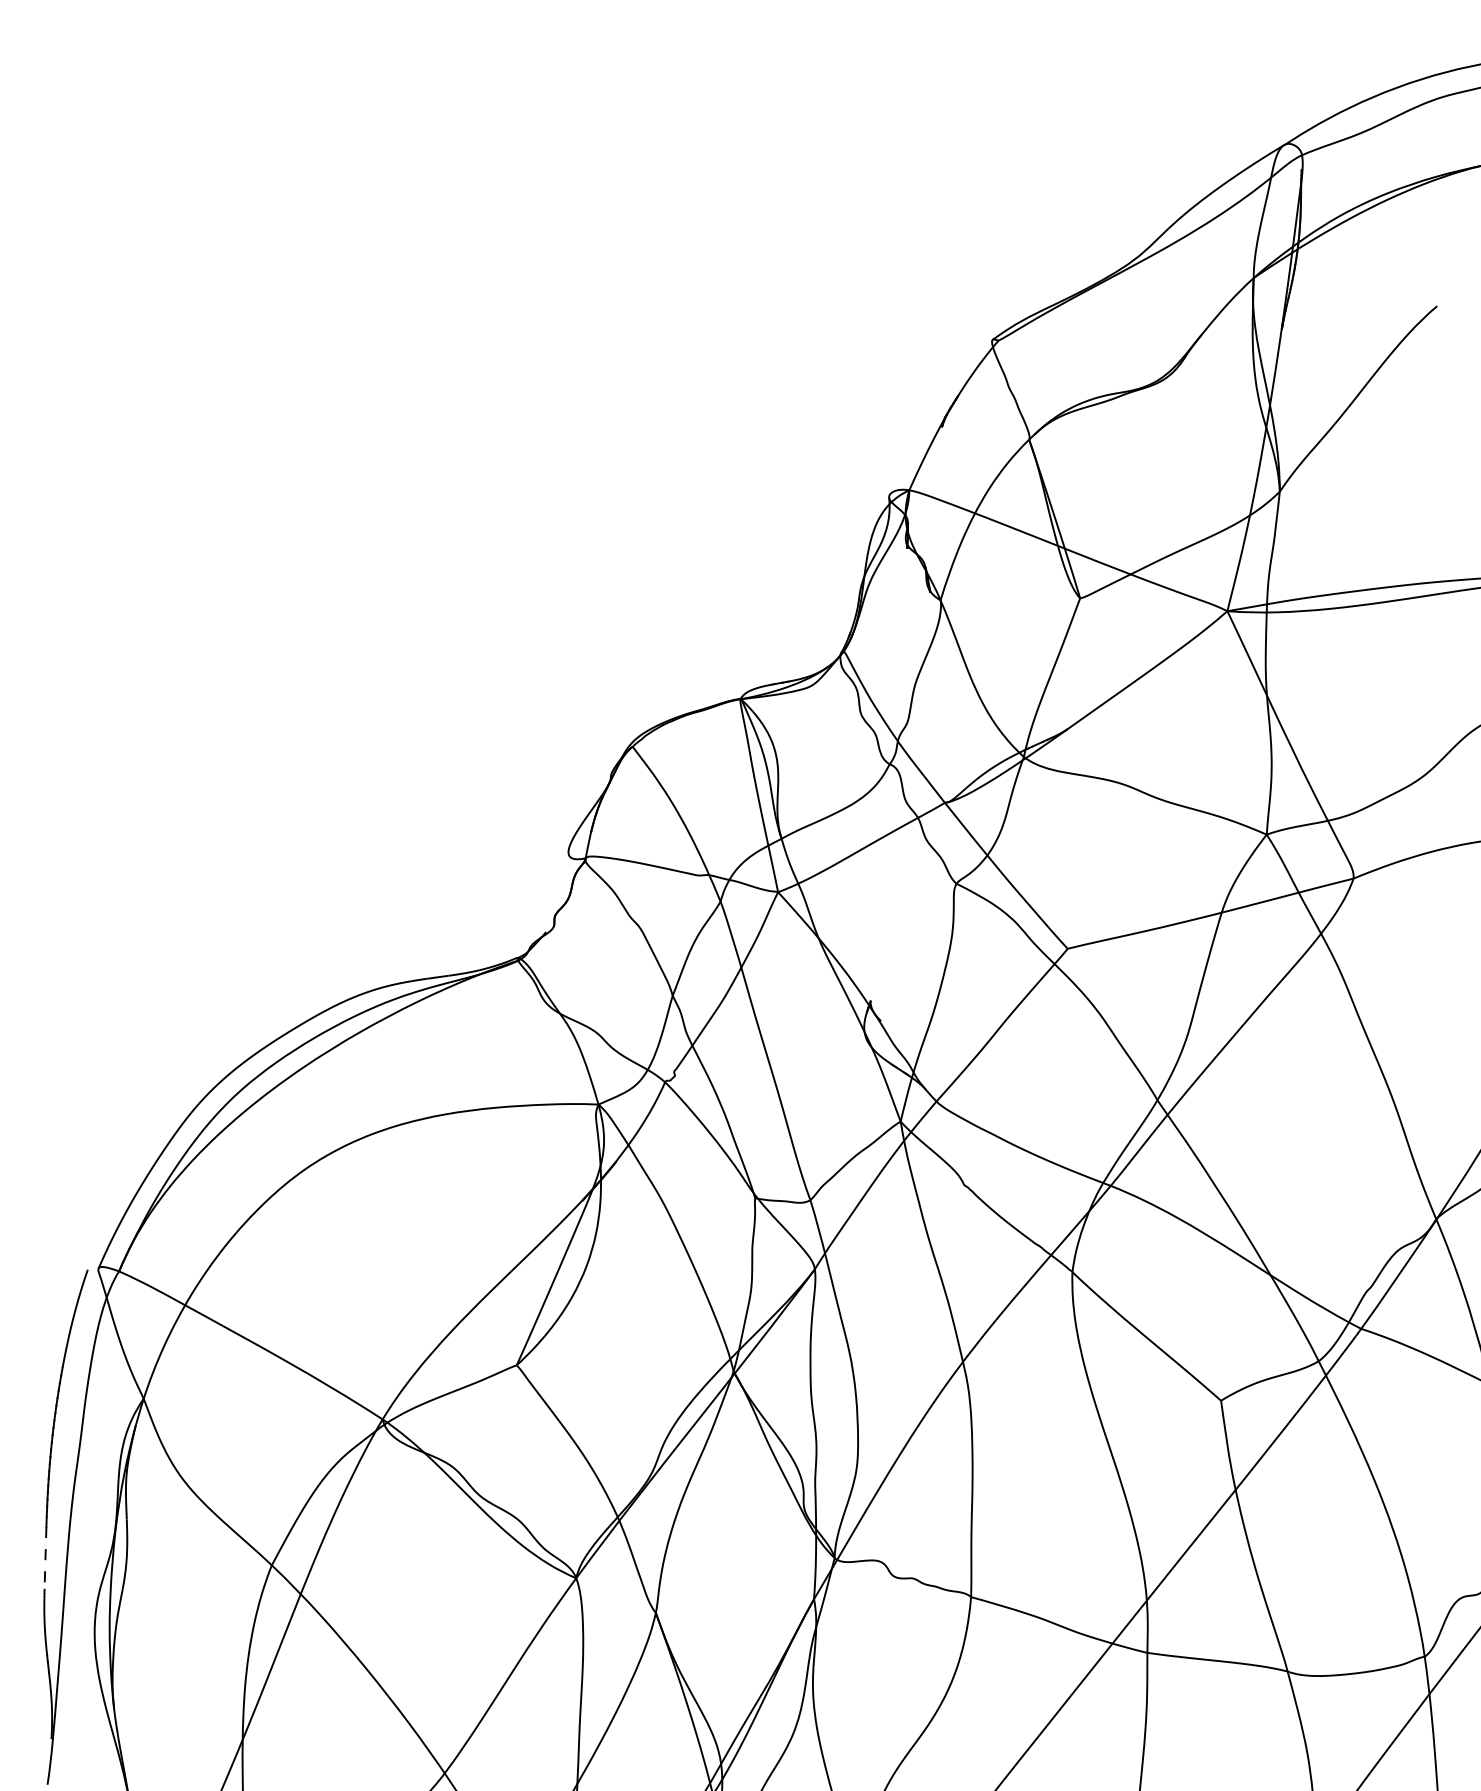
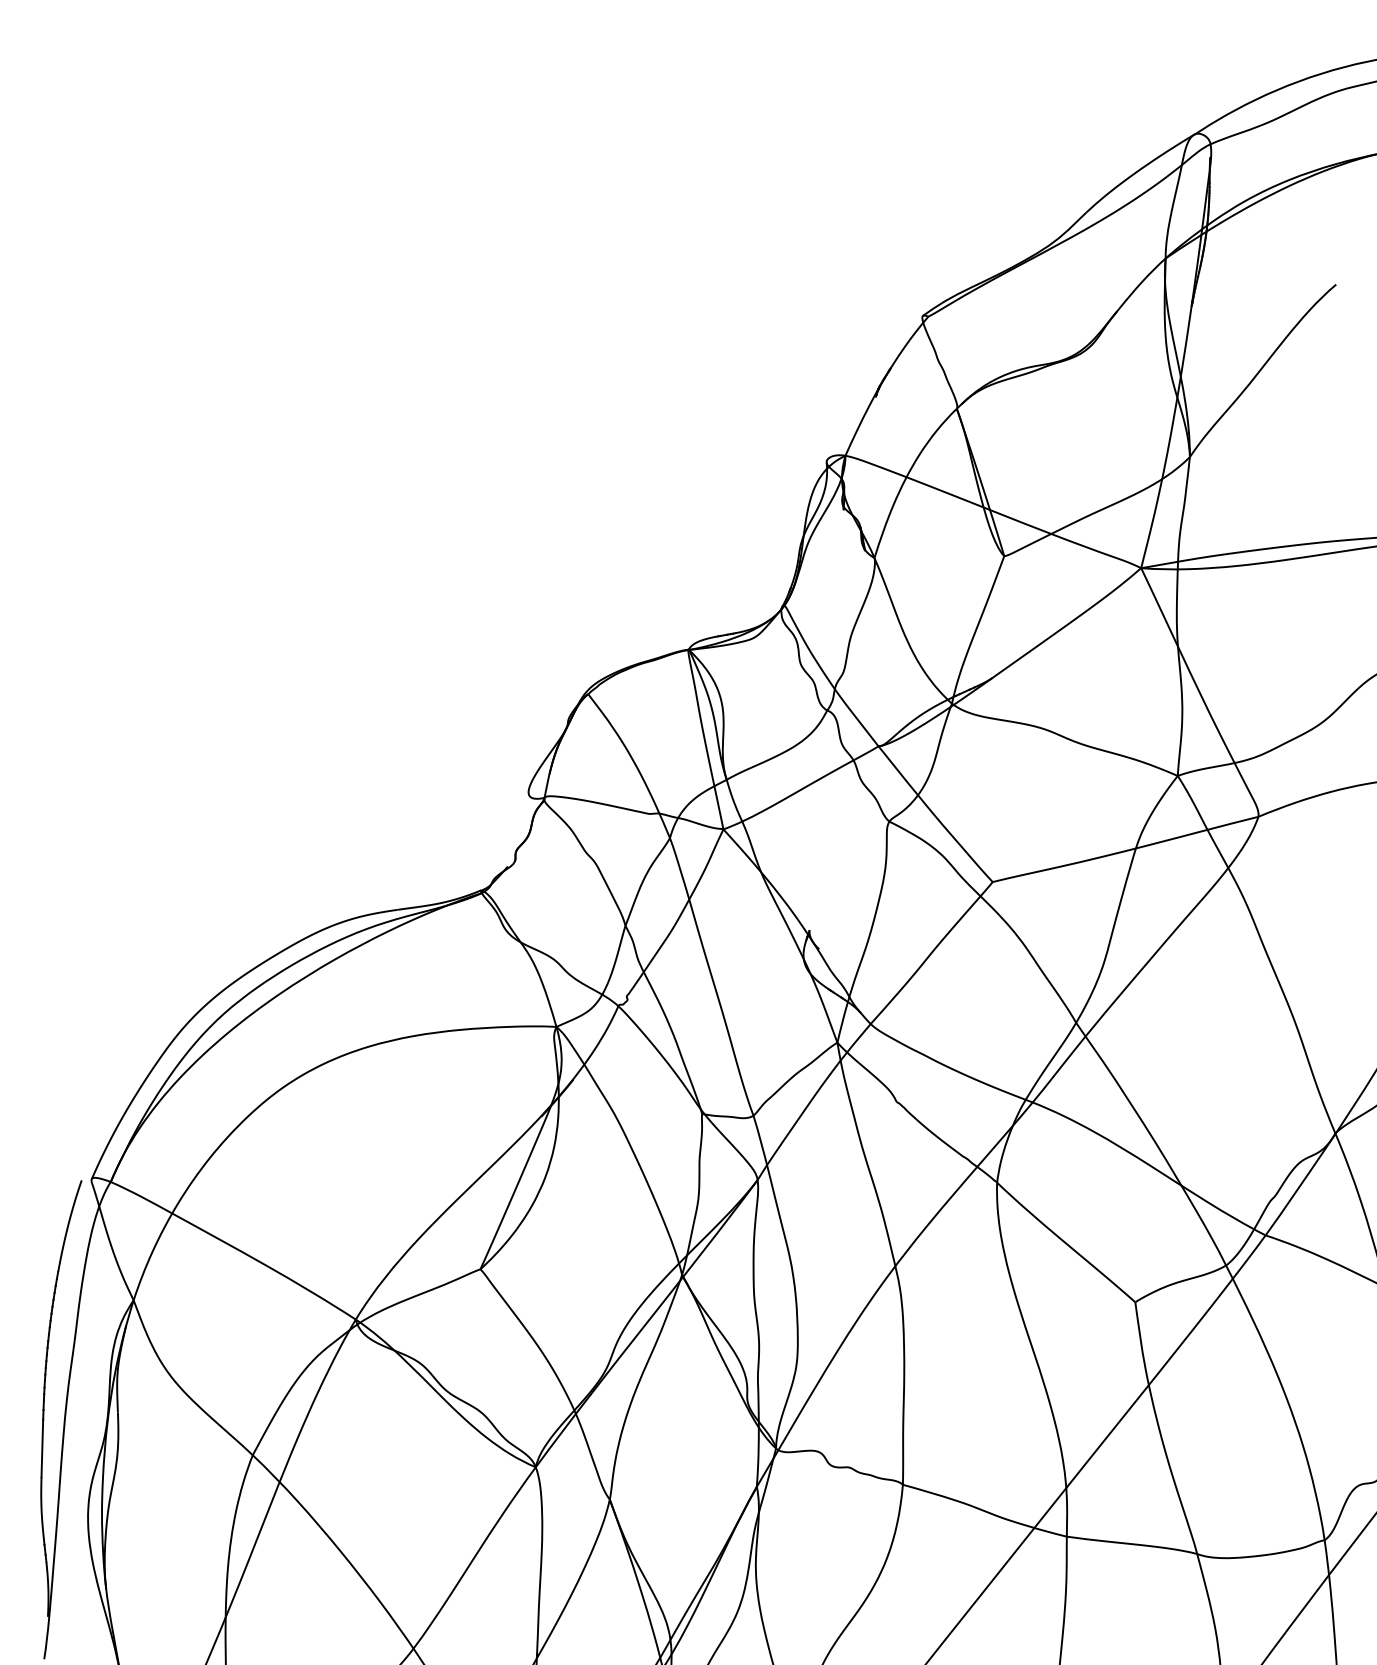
line: (45, 1558) -> (42, 1448), dashed -> solid

